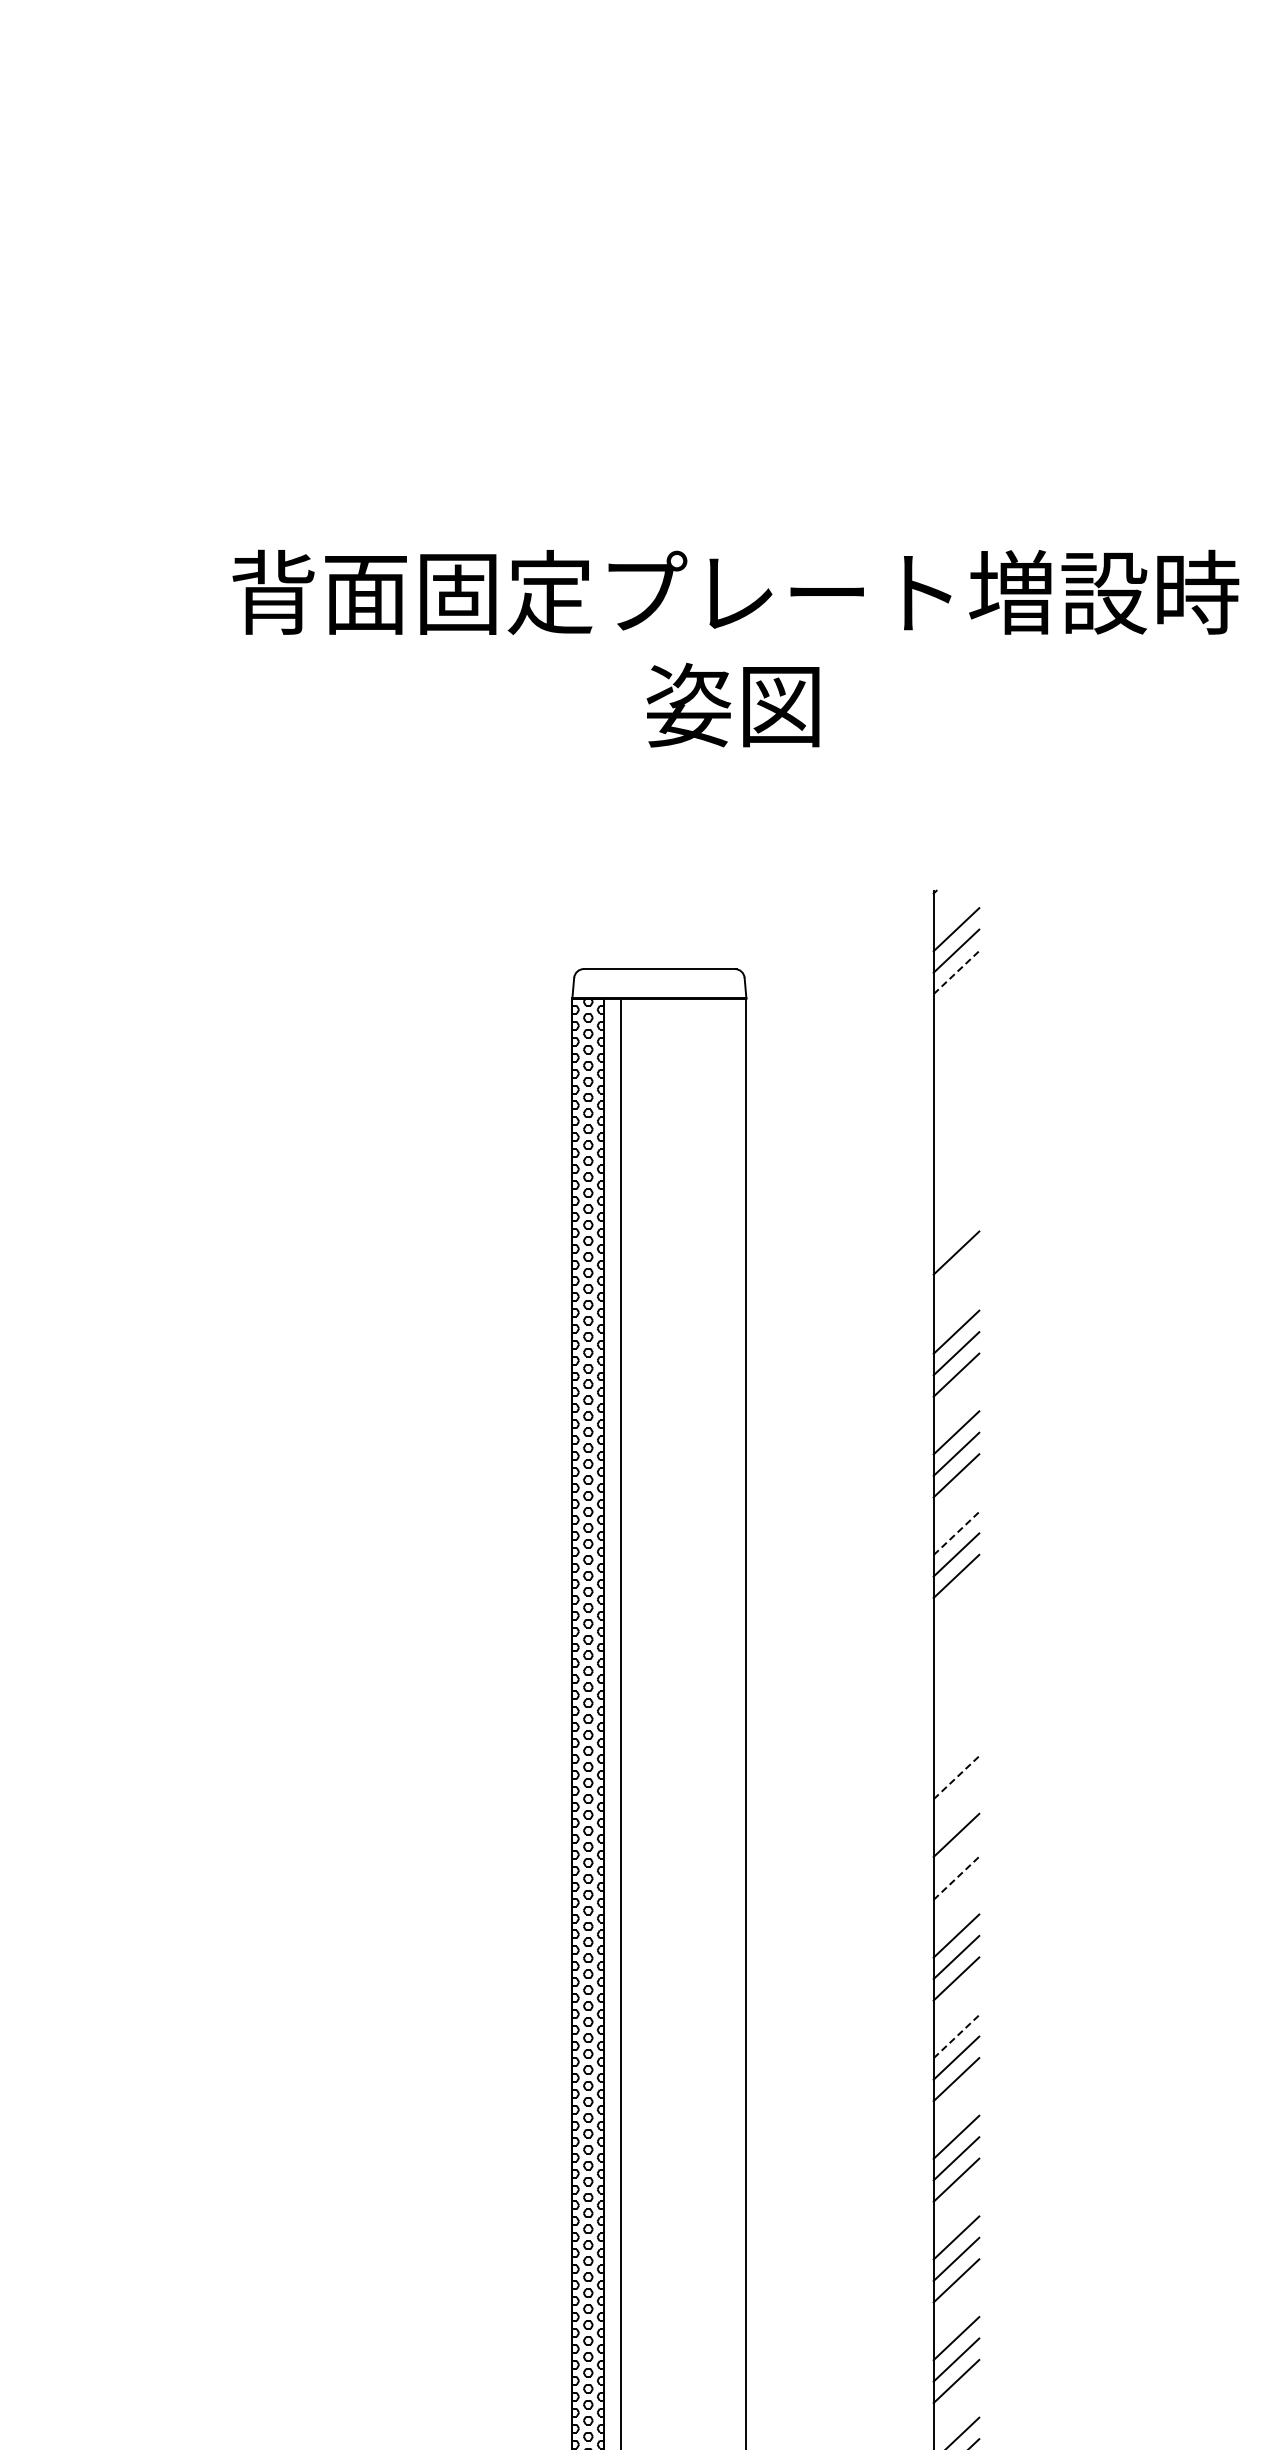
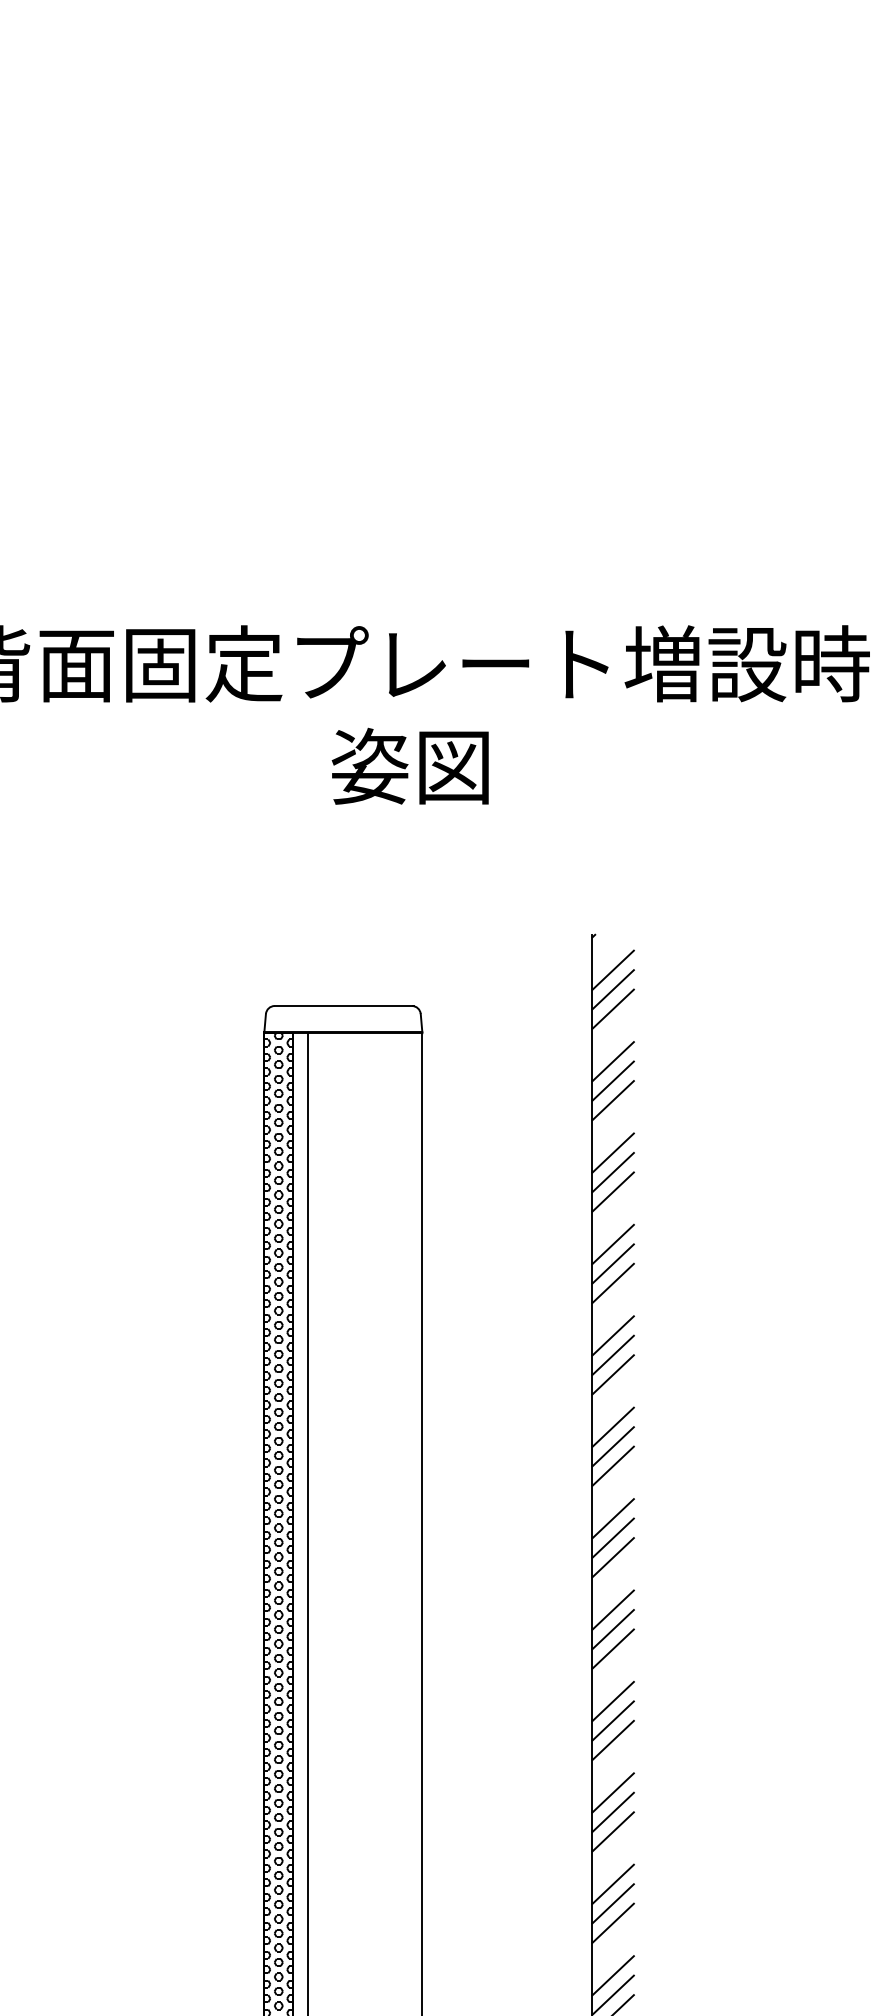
line: (956, 972) -> (613, 1009), dashed -> solid
line: (956, 1029) -> (613, 1060), added
line: (956, 1051) -> (613, 1080), added
line: (956, 1072) -> (613, 1099), added
line: (956, 1130) -> (613, 1152), added
line: (956, 1151) -> (613, 1171), added
line: (956, 1173) -> (613, 1191), added
line: (956, 1231) -> (613, 1244), added
line: (956, 1274) -> (613, 1283), added
line: (956, 1533) -> (613, 1518), dashed -> solid
line: (956, 1633) -> (613, 1609), added
line: (956, 1655) -> (613, 1629), added
line: (956, 1676) -> (613, 1648), added
line: (956, 1734) -> (613, 1701), added
line: (956, 1755) -> (613, 1720), added
line: (956, 1777) -> (613, 1740), dashed -> solid
line: (956, 1856) -> (613, 1812), added
line: (956, 1878) -> (613, 1832), dashed -> solid
line: (956, 2036) -> (613, 1975), dashed -> solid

